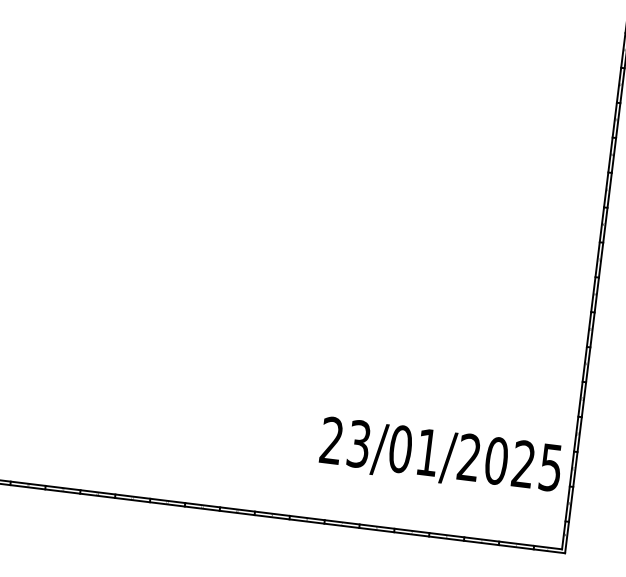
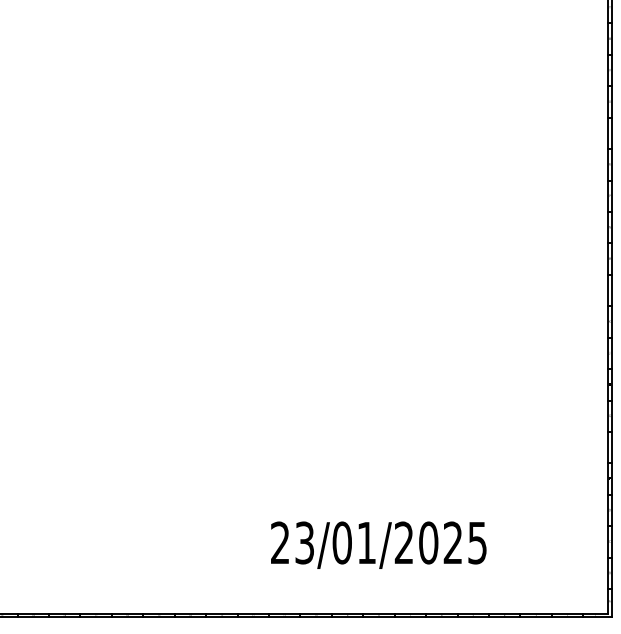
text: (440, 455) -> (378, 544), moved

